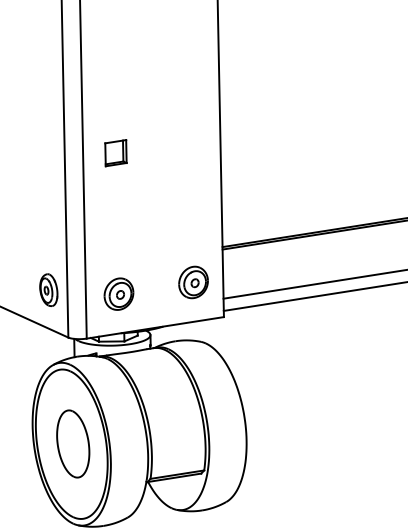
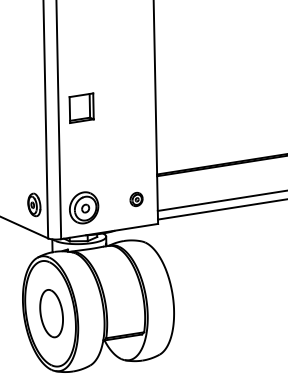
part: (115, 152) -> (81, 107), size x1.6
part: (193, 282) -> (136, 199), size x0.6
part: (118, 293) -> (83, 207), size x1.4

